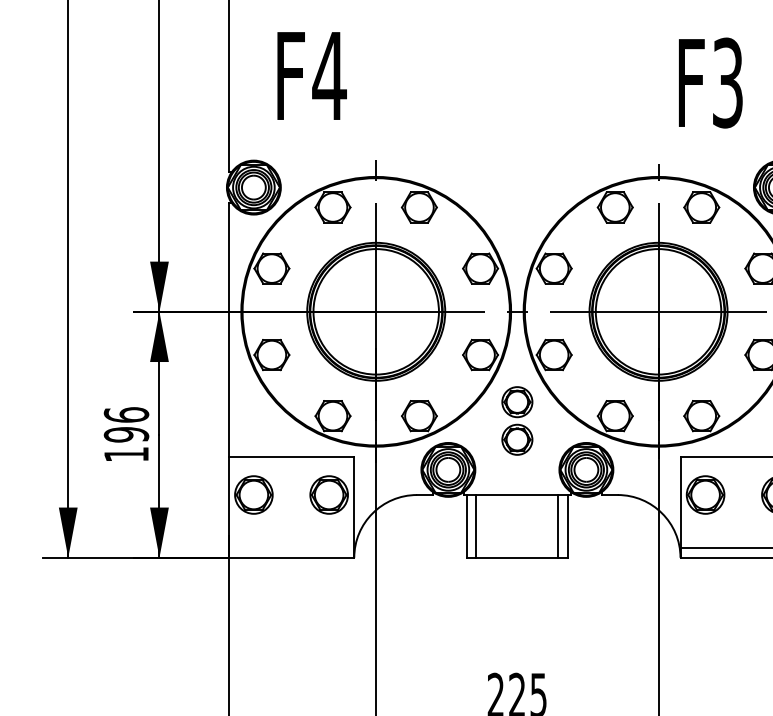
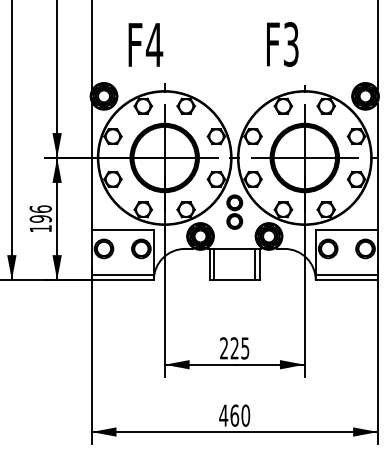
text: (311, 75) -> (145, 44), moved
text: (710, 83) -> (282, 44), moved
line: (291, 548) -> (122, 275), added

